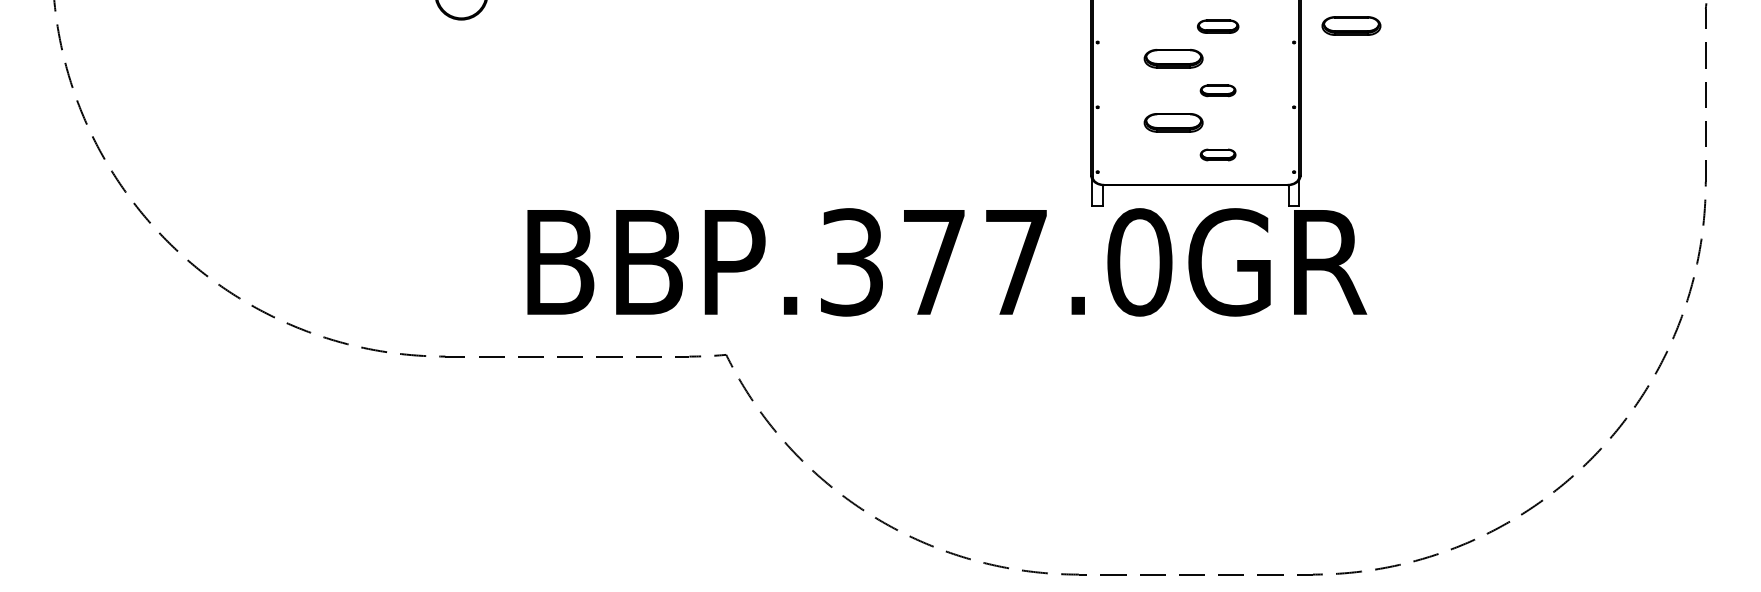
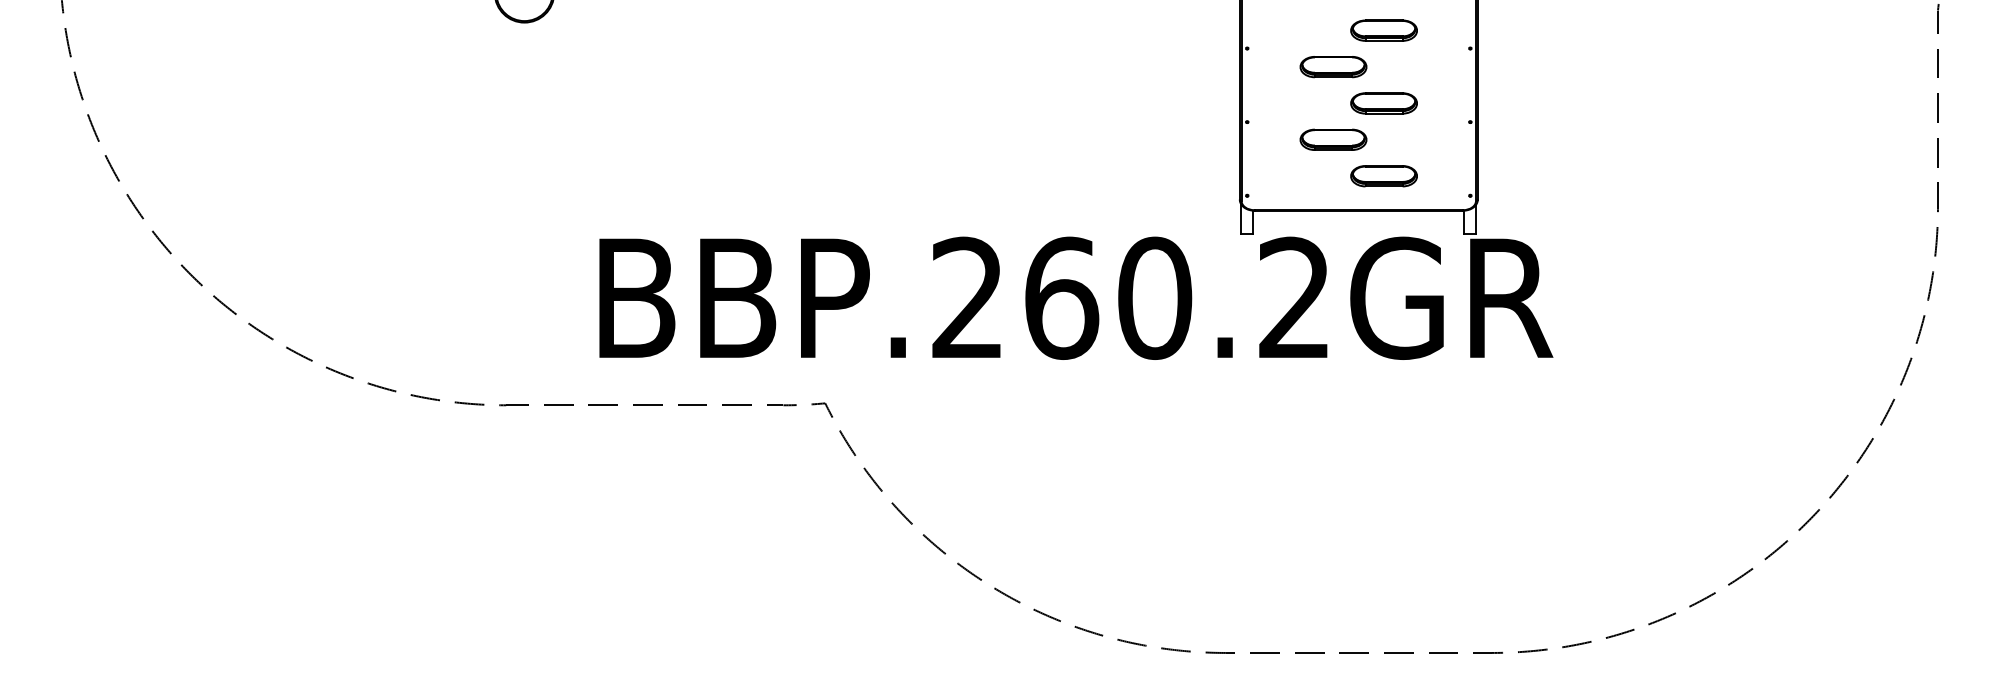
part: (1351, 25) -> (1535, 29), removed
part: (1217, 26) -> (1383, 30), size x1.43
part: (1217, 90) -> (1383, 103), size x1.67
part: (1217, 155) -> (1383, 176), size x1.67
text: (996, 261) -> (1132, 297), BBP.377.0GR -> BBP.260.2GR

